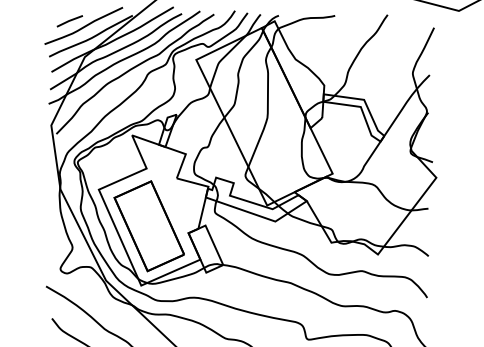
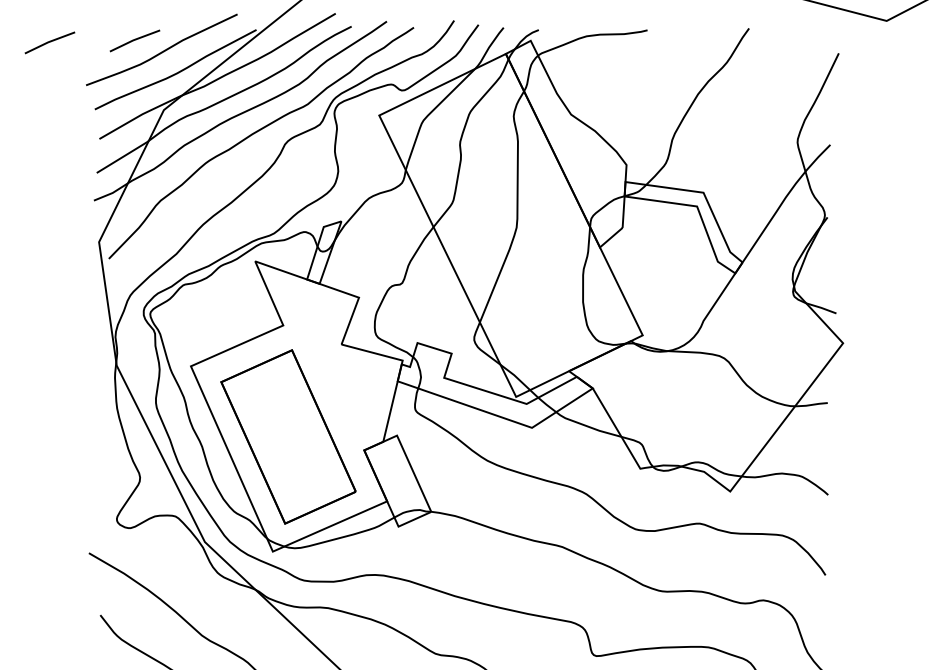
line: (25, 22) -> (49, 43), added

